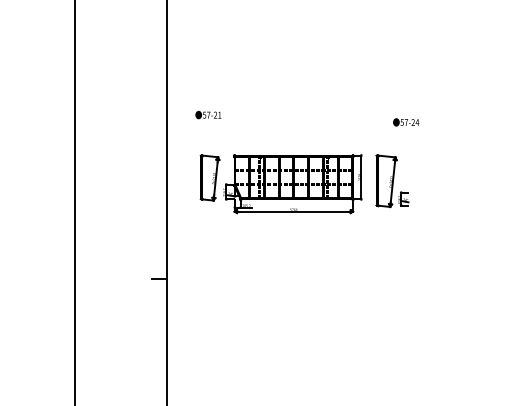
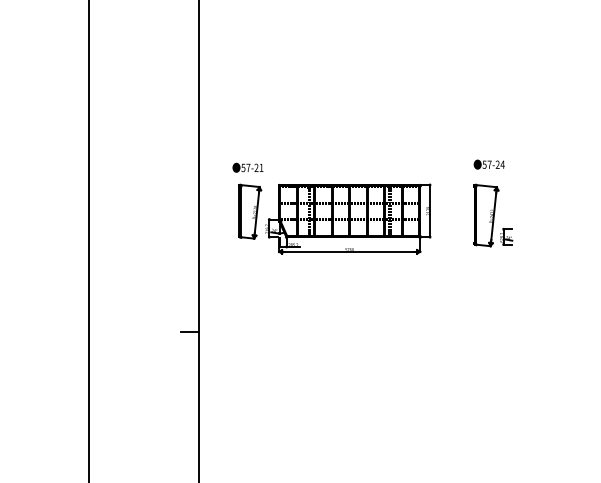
text: (208, 114) -> (248, 167), moved
text: (406, 122) -> (489, 164), moved
part: (392, 181) -> (493, 215), moved

